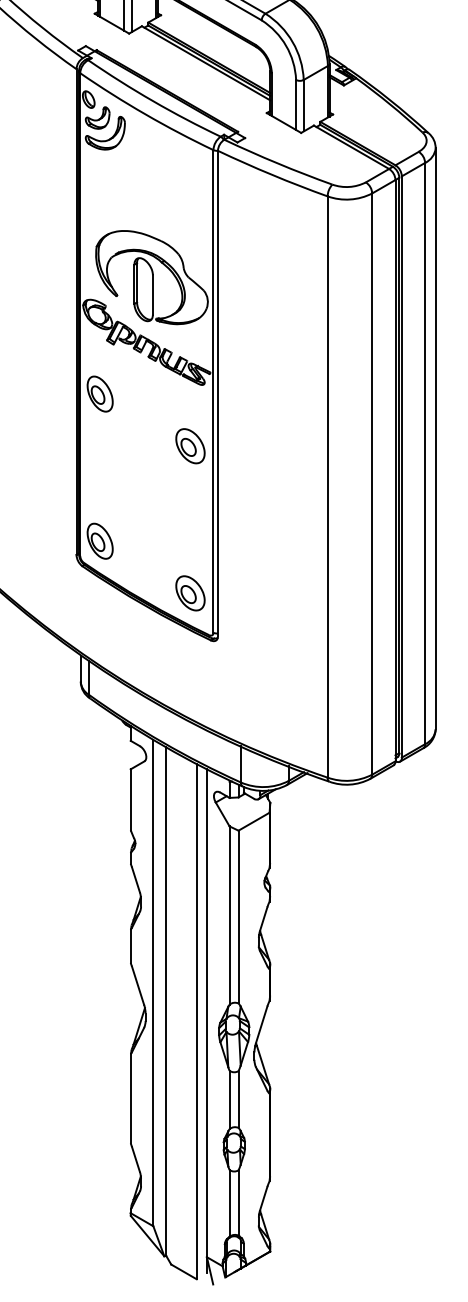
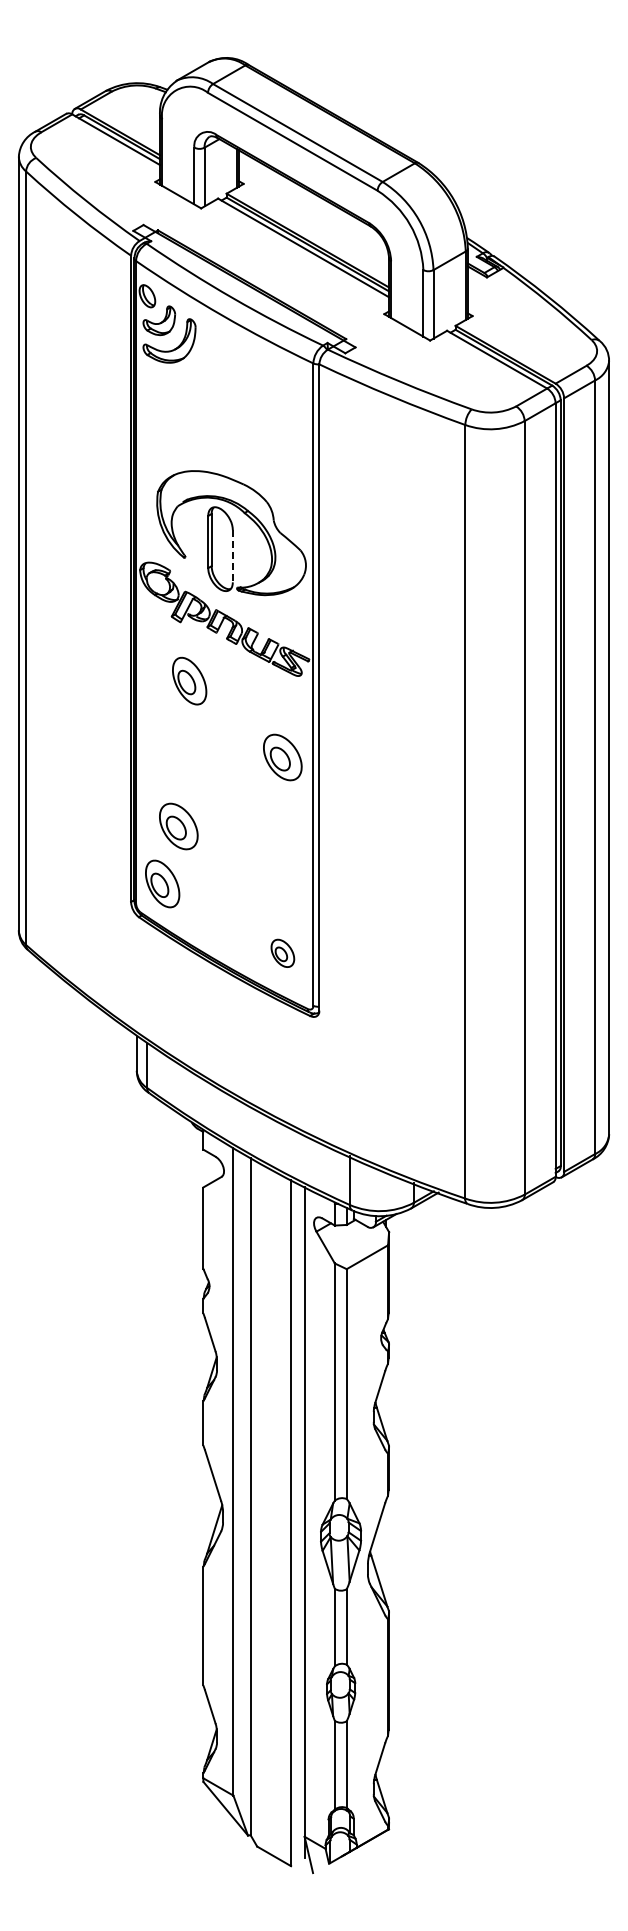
line: (152, 295) -> (232, 556), solid -> dashed
part: (100, 393) -> (189, 680), moved
part: (112, 498) -> (178, 826), added
part: (190, 593) -> (282, 953), size x0.6

